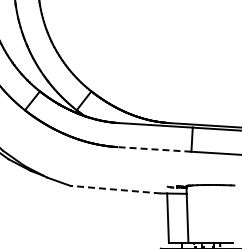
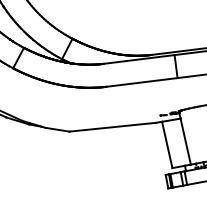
line: (153, 149) -> (141, 82), dashed -> solid
line: (115, 189) -> (112, 127), dashed -> solid

